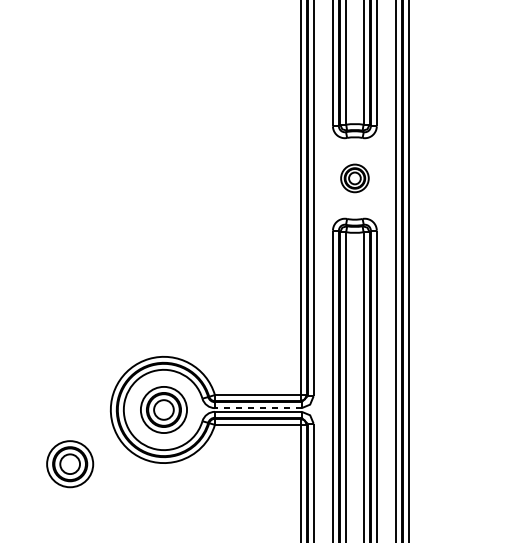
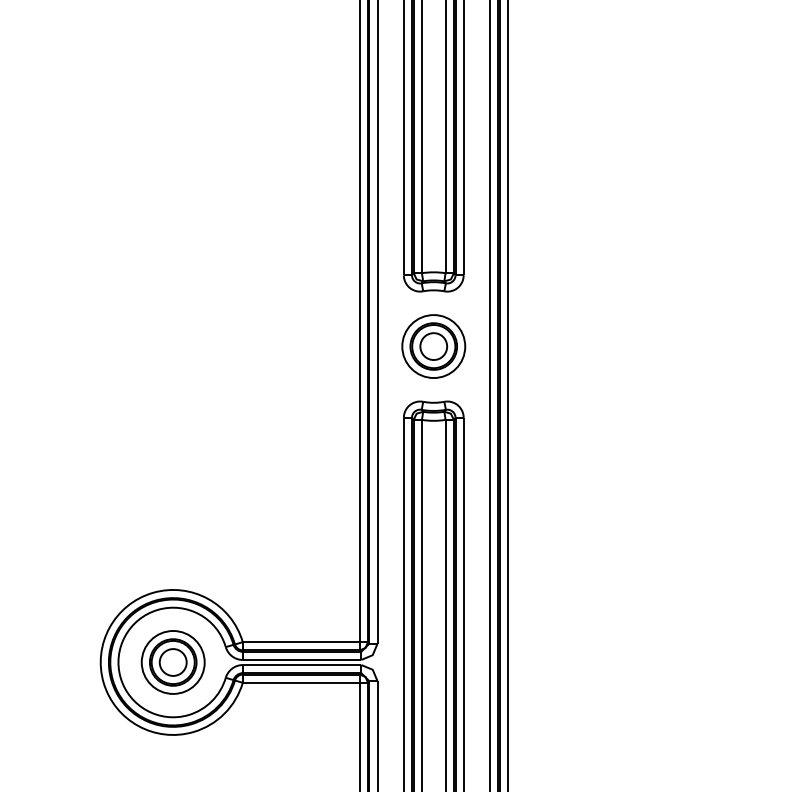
part: (354, 178) -> (433, 346), size x1.67
line: (257, 407) -> (301, 659), dashed -> solid
part: (69, 464) -> (44, 736), removed

